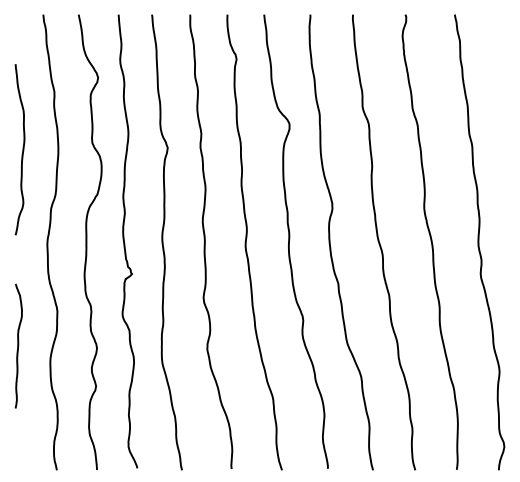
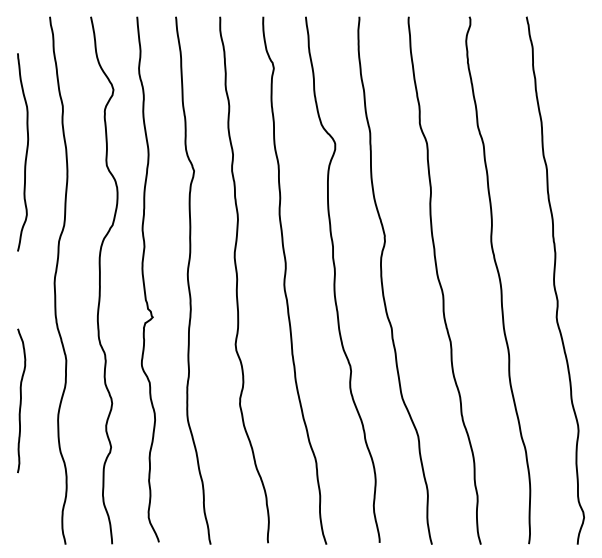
curve: (22, 149) -> (25, 152), moved

